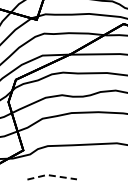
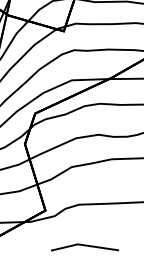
line: (51, 175) -> (84, 245), dashed -> solid

